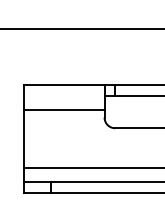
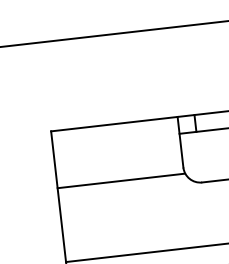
line: (64, 109) -> (121, 180), moved

